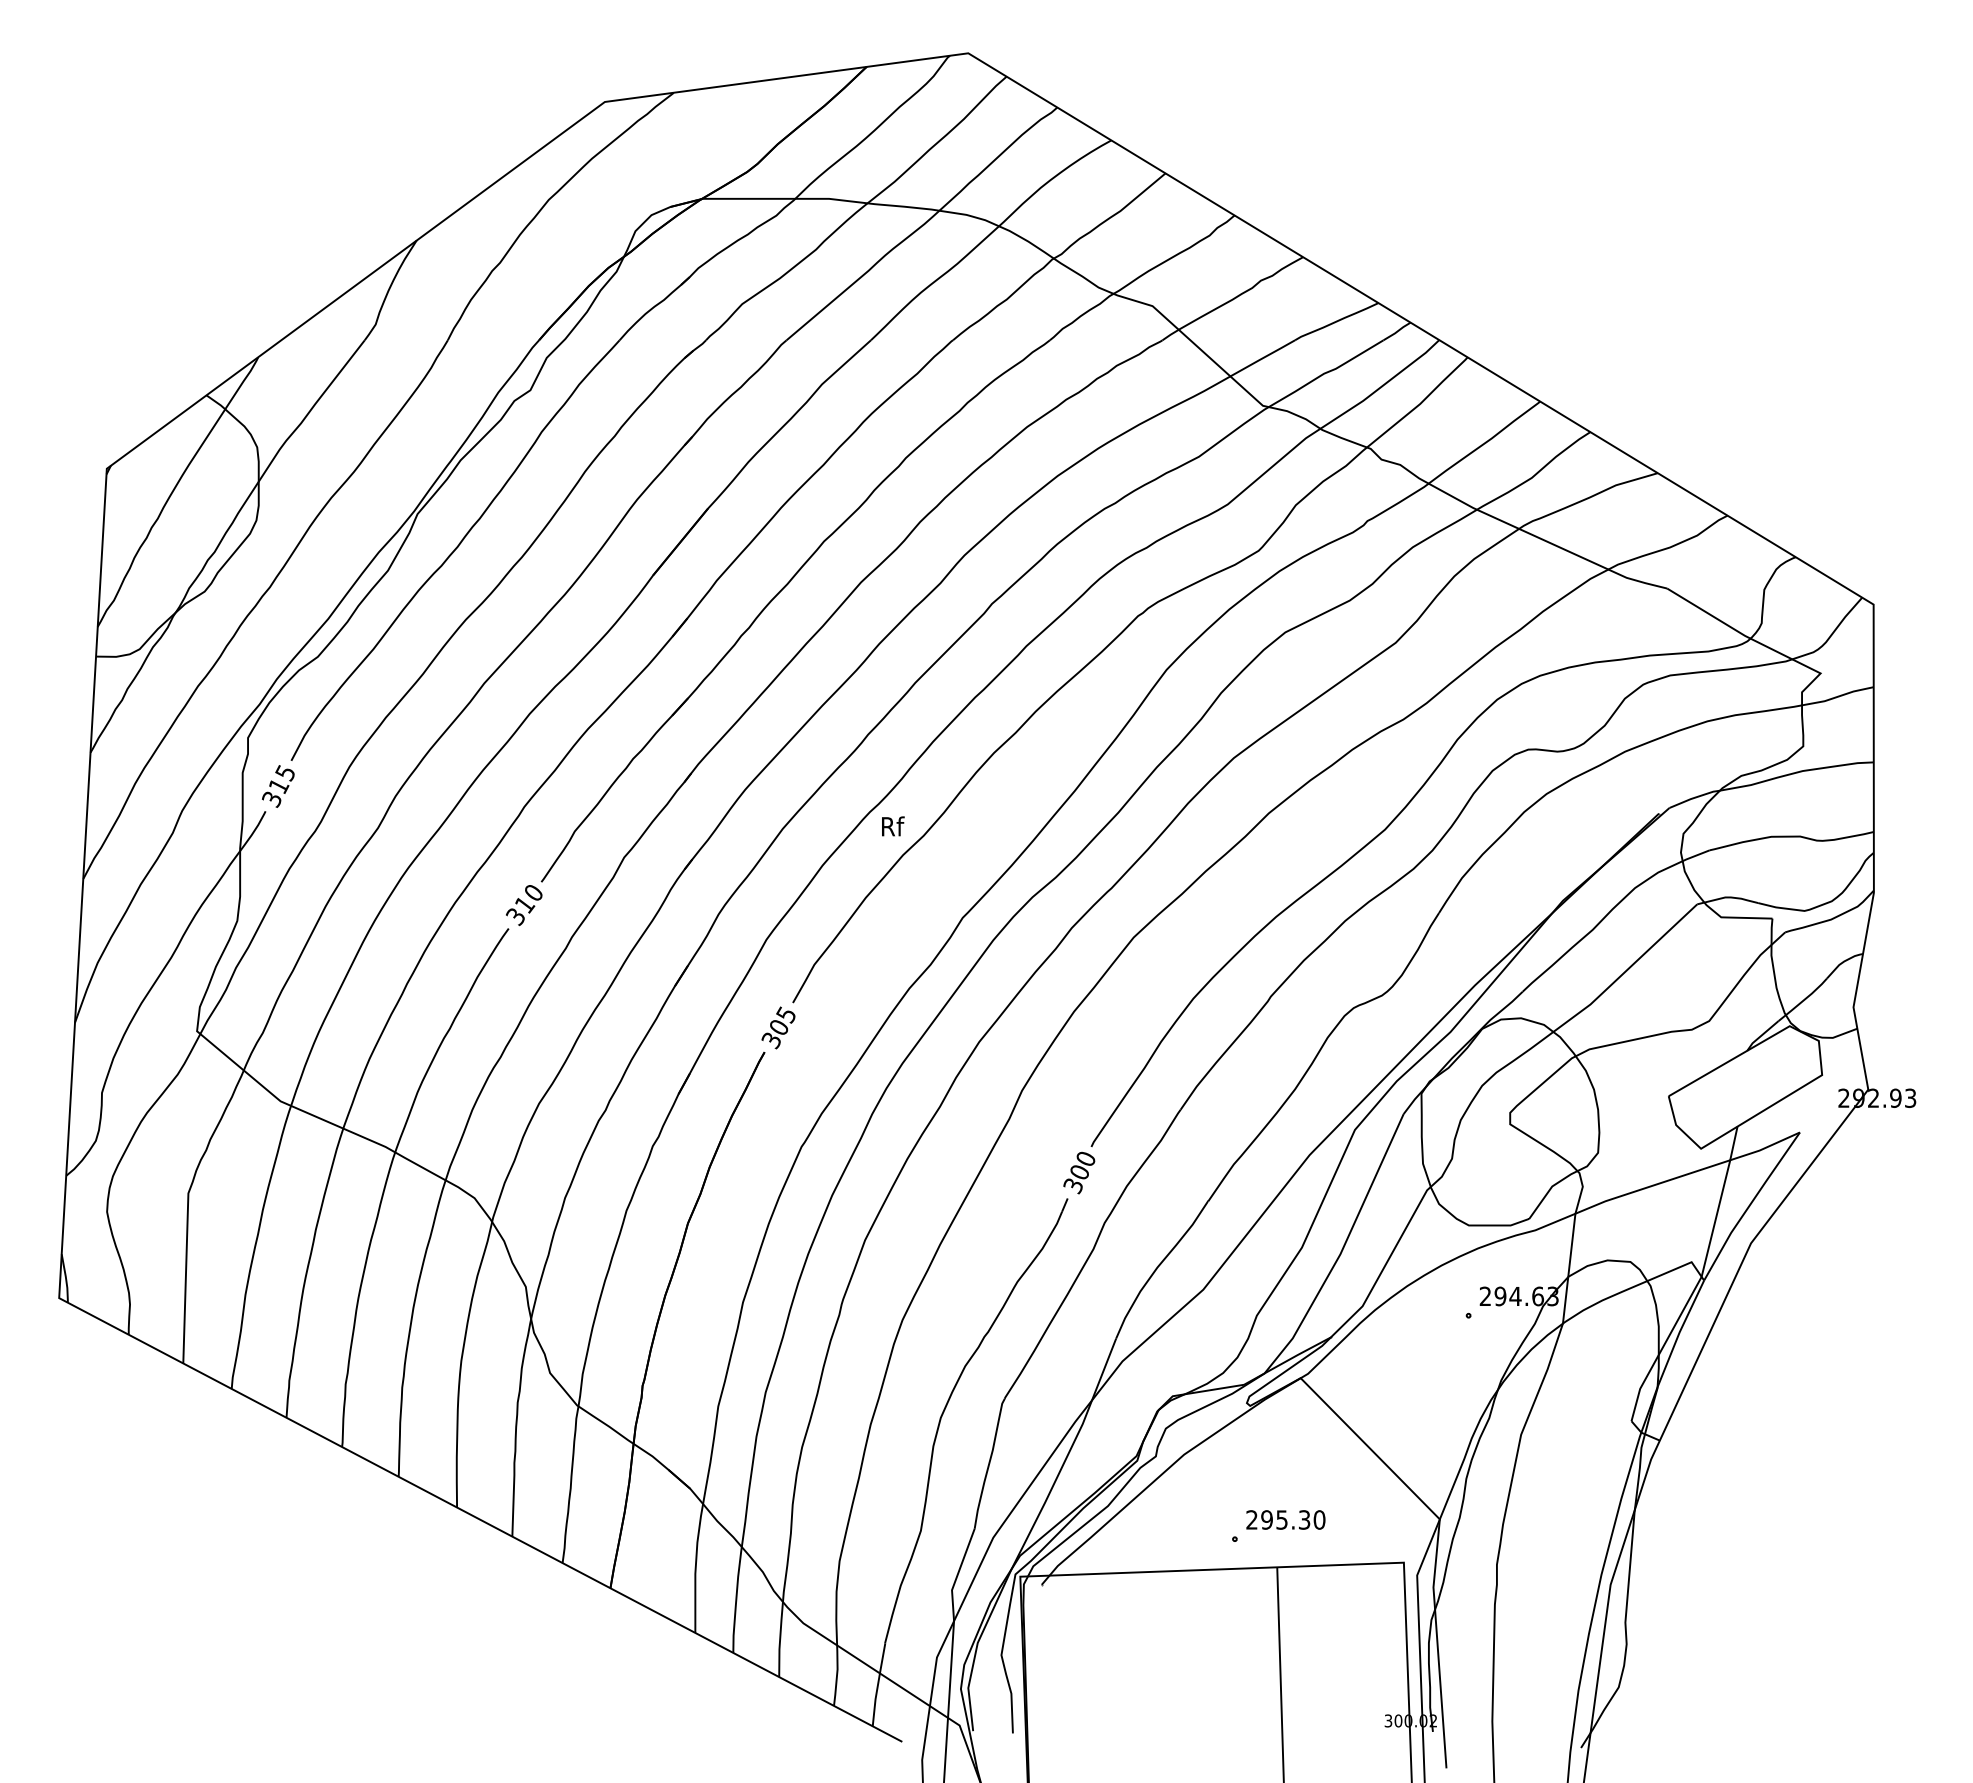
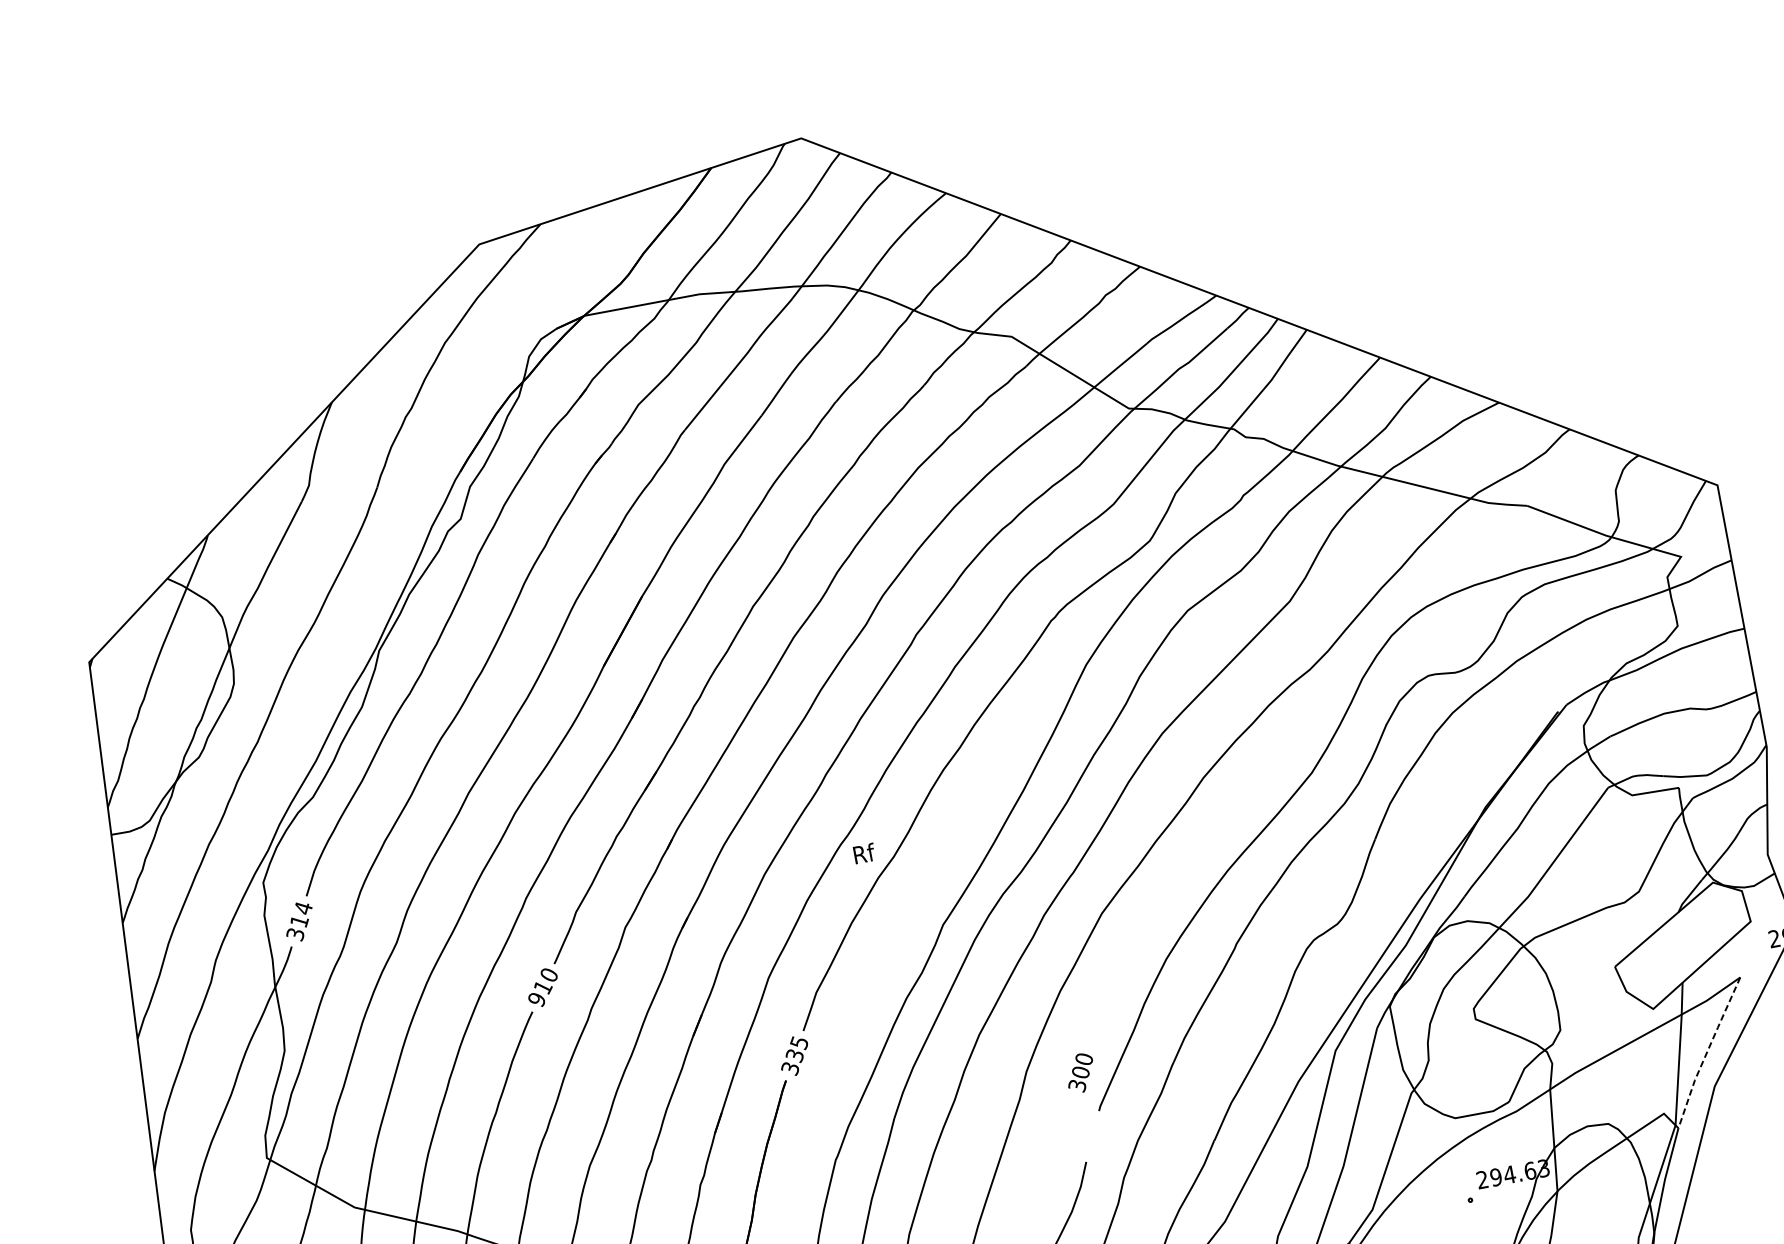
text: (285, 773) -> (303, 908), 315 -> 314
text: (515, 917) -> (536, 1000), 310 -> 910
text: (778, 1028) -> (794, 1056), 305 -> 335
text: (1079, 1172) -> (1080, 1072), moved
line: (1750, 1205) -> (1707, 1052), solid -> dashed

